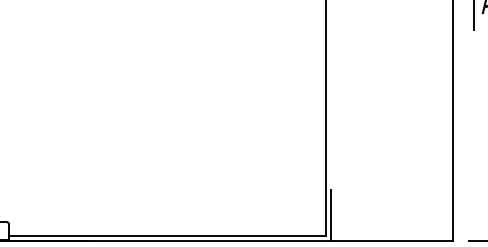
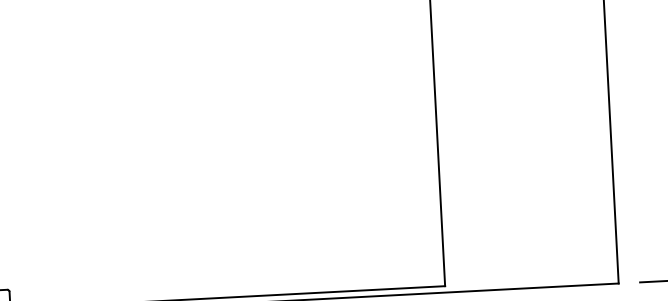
line: (330, 215) -> (449, 257), removed

